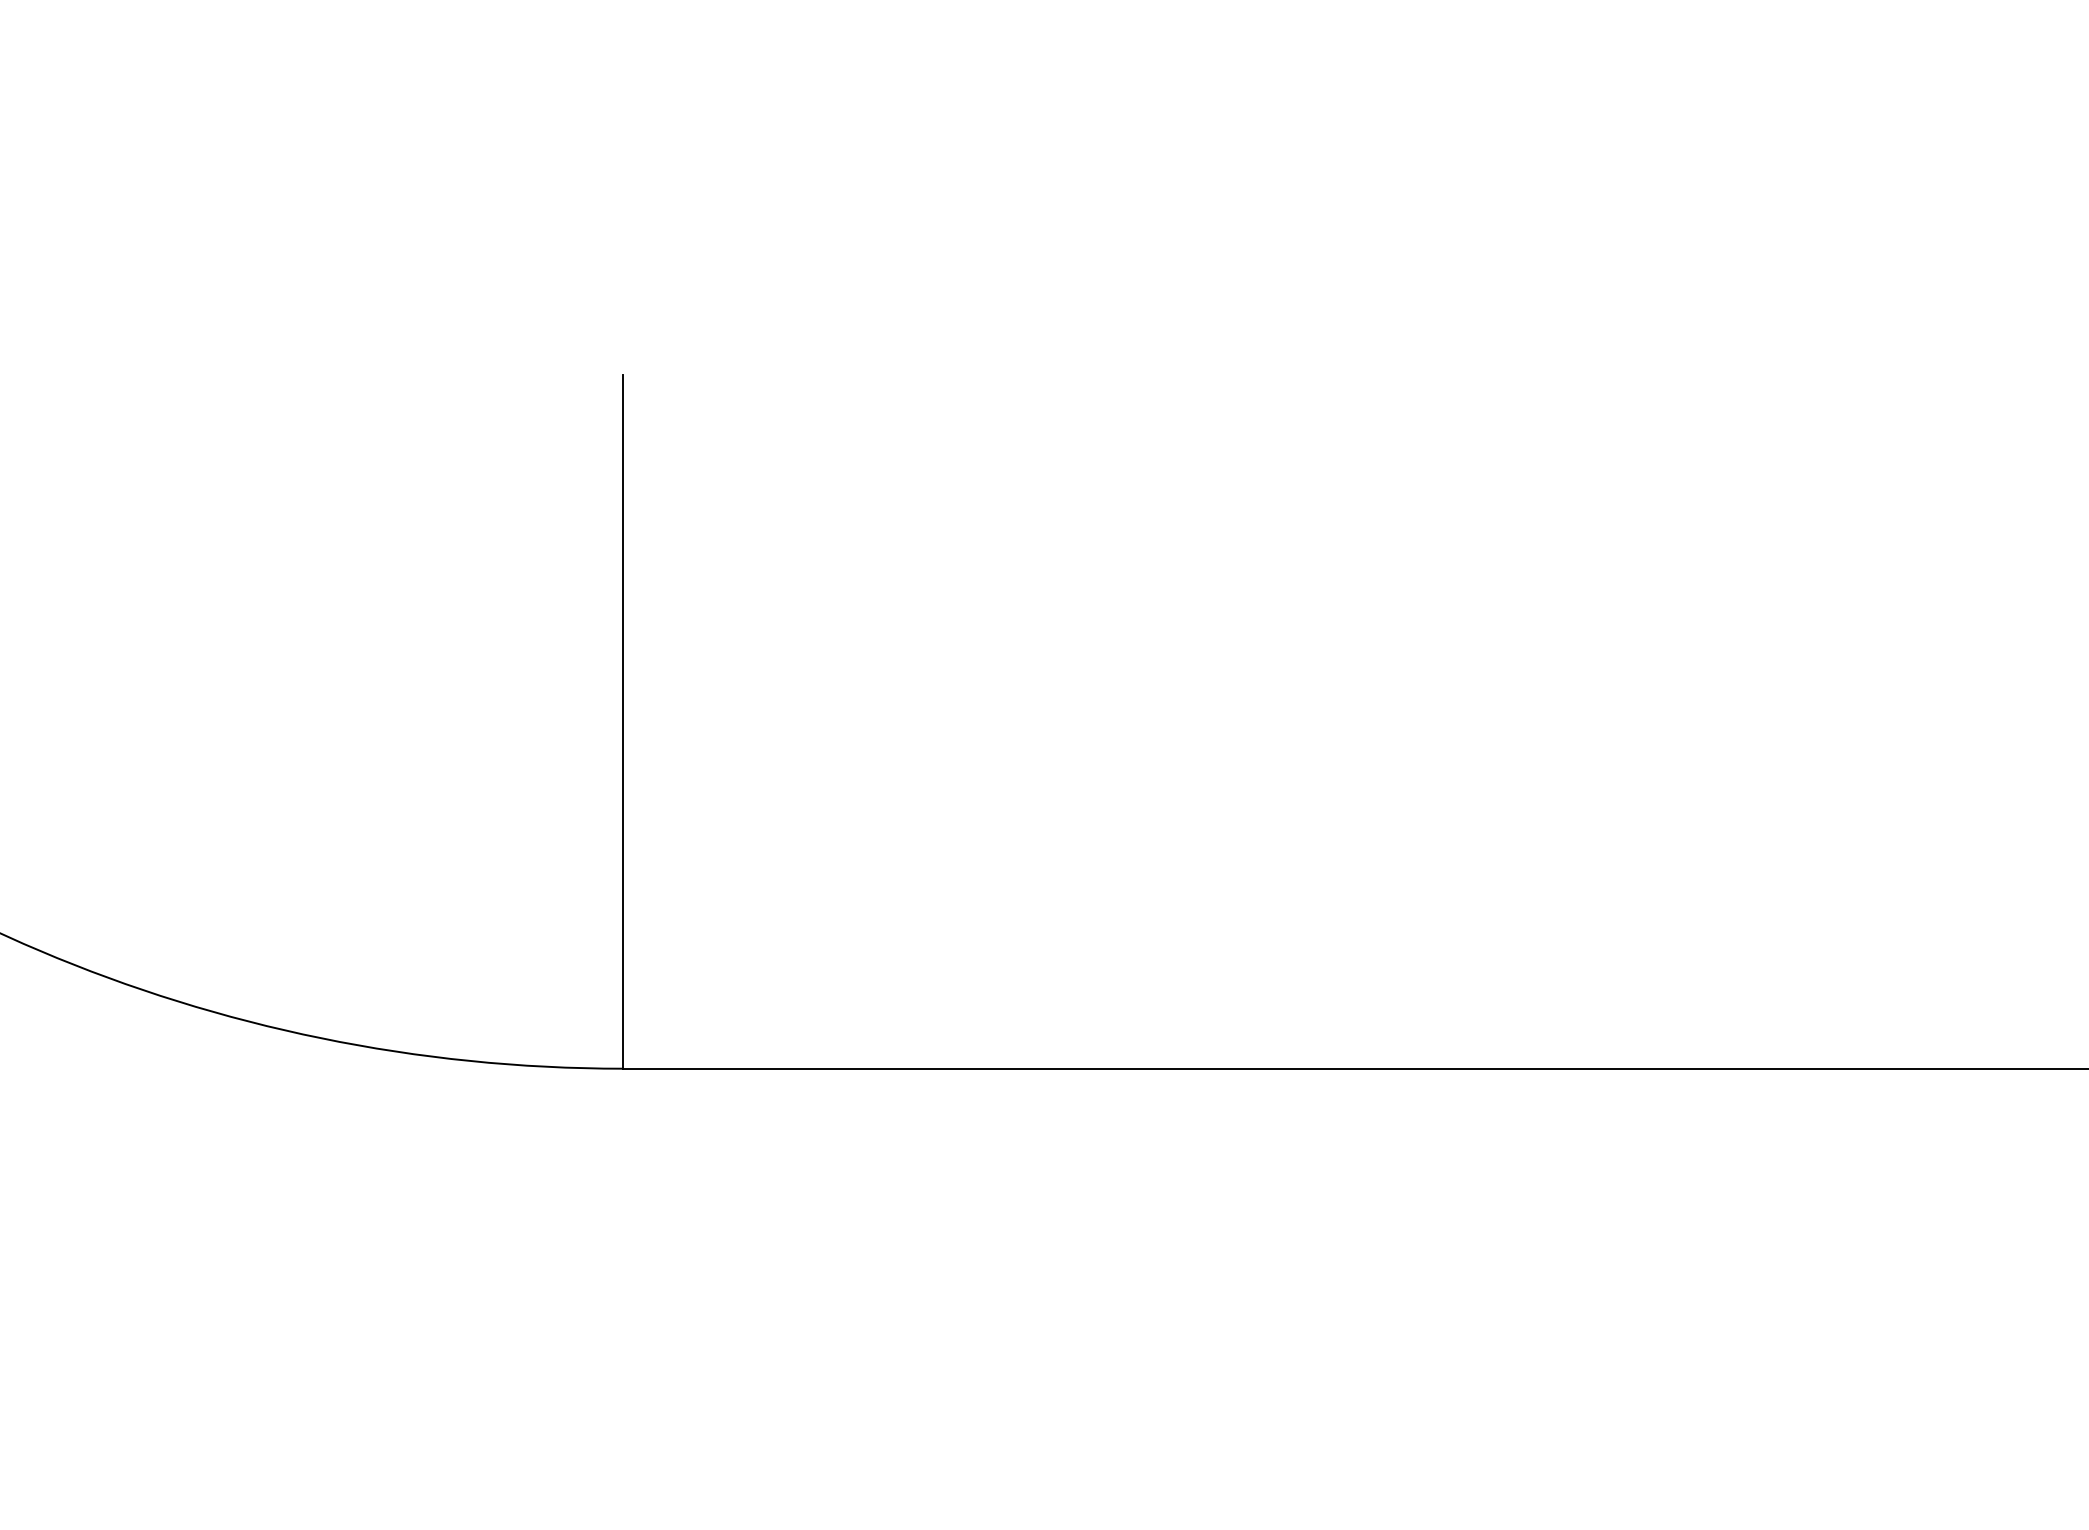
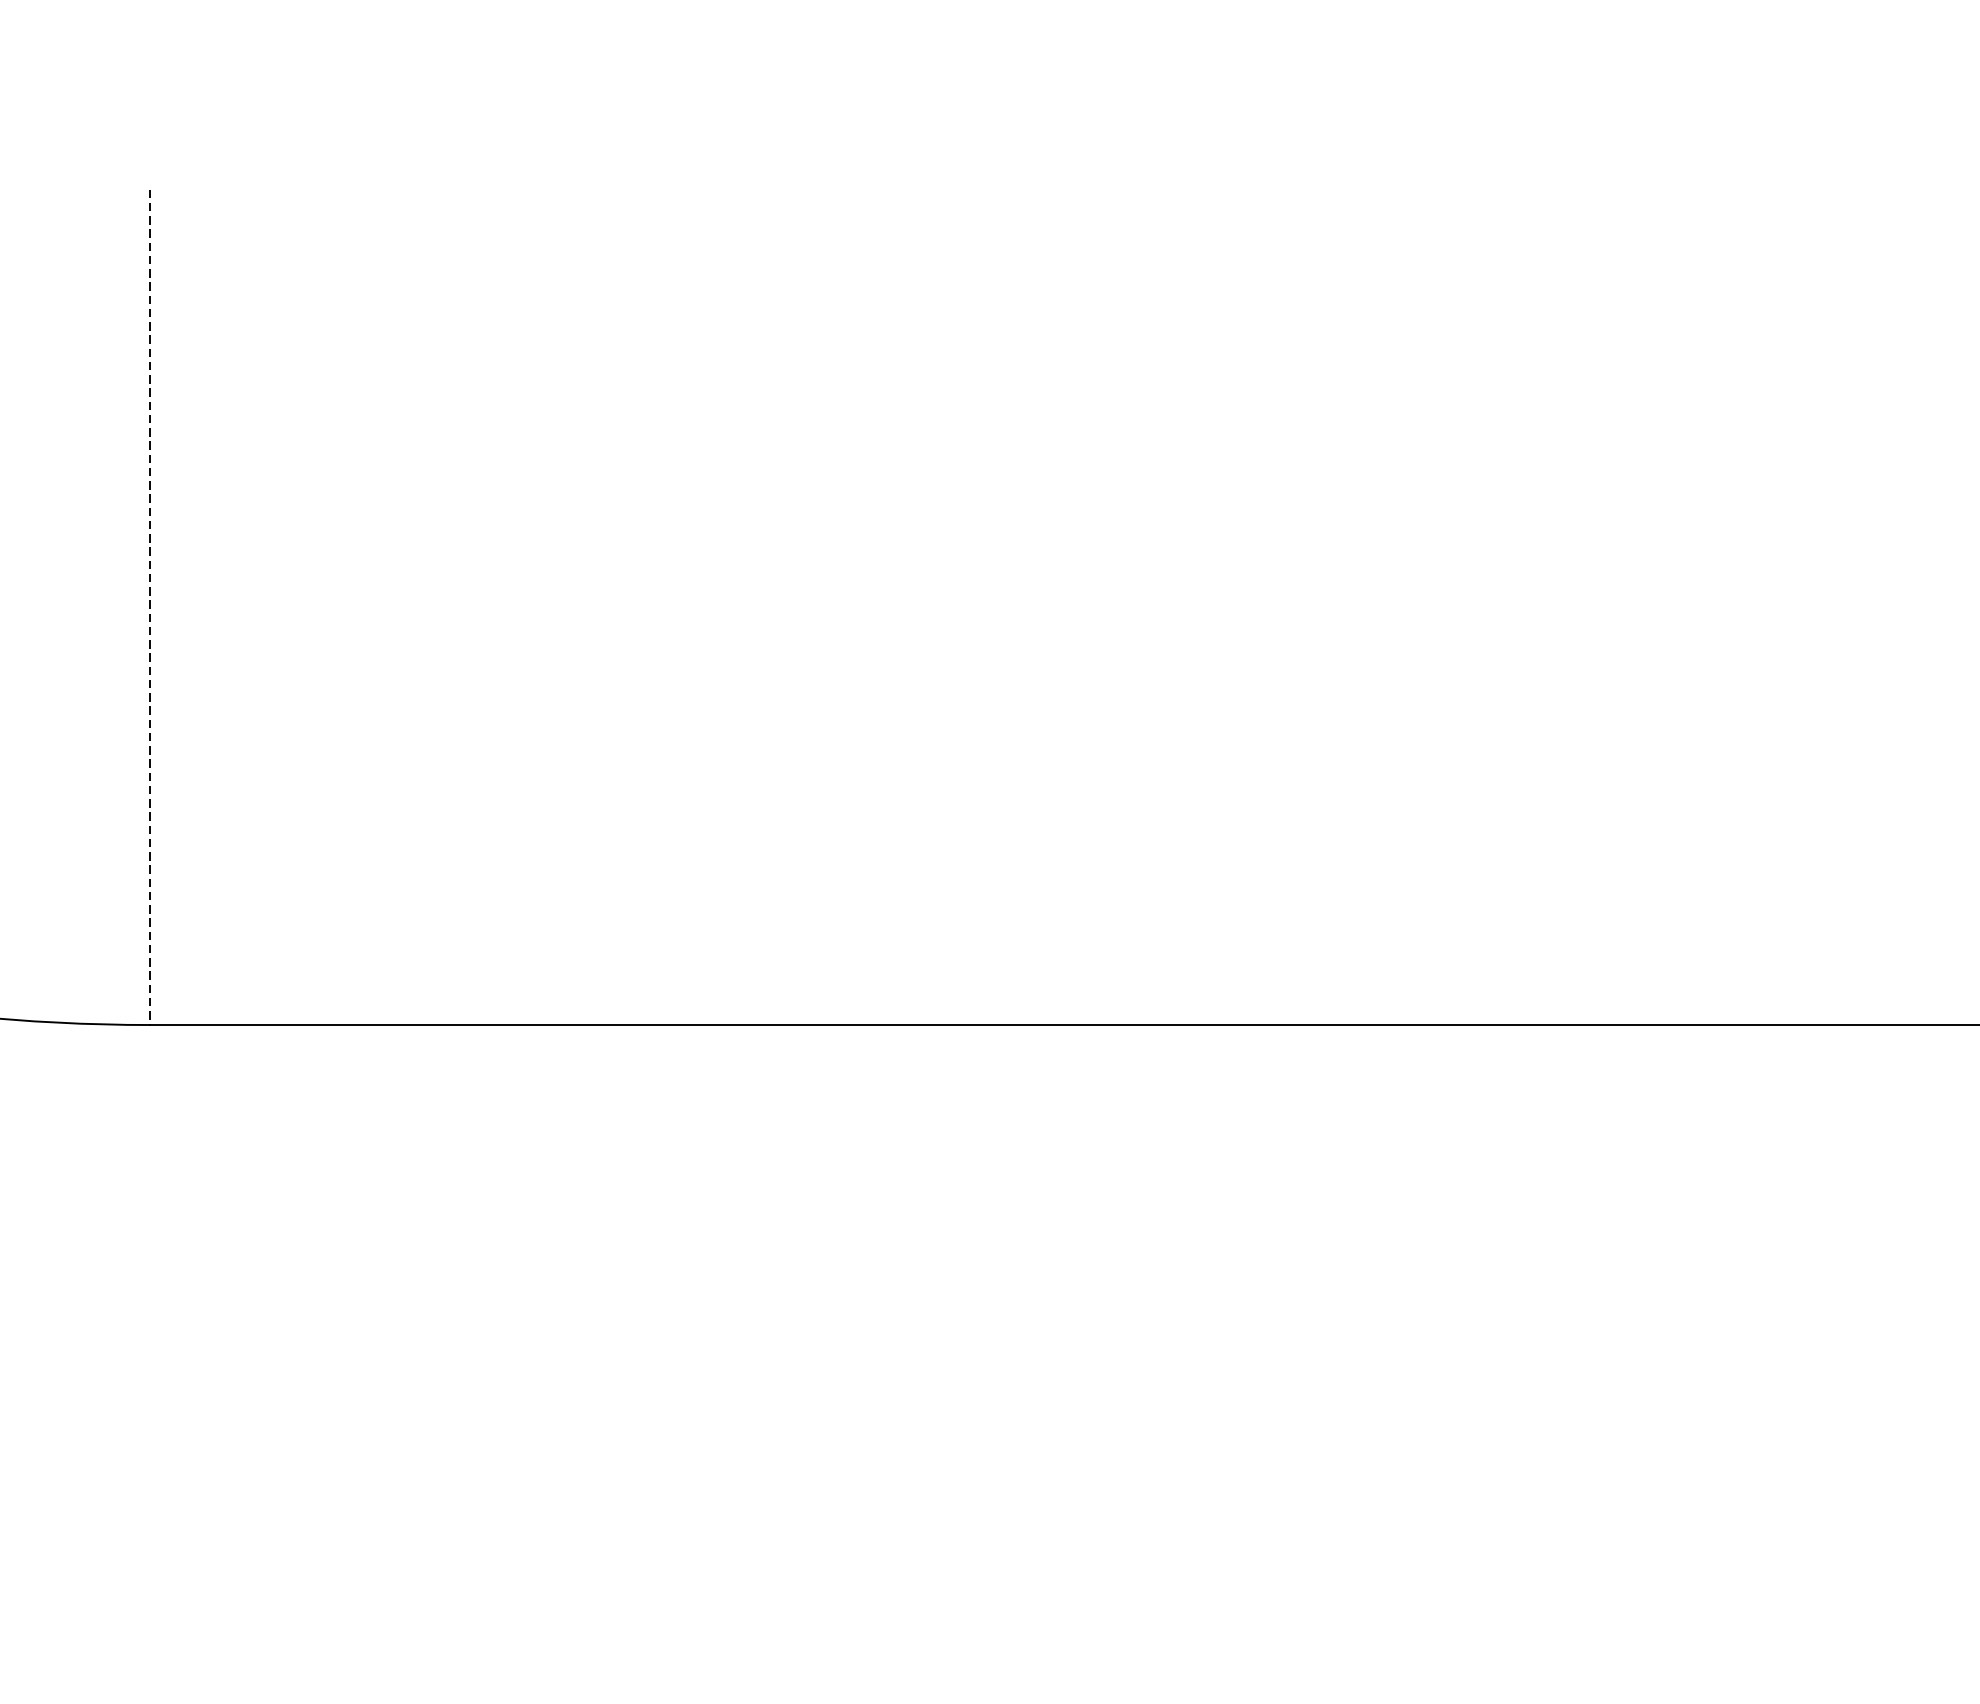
line: (623, 721) -> (150, 606), solid -> dashed

